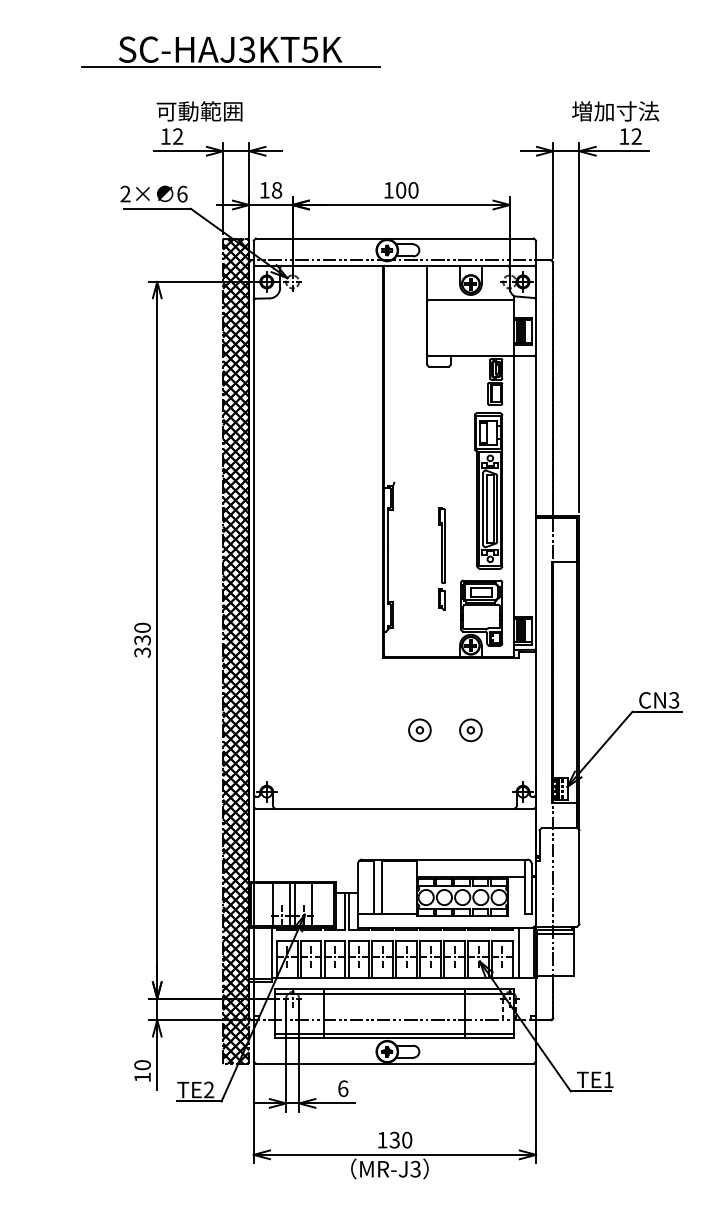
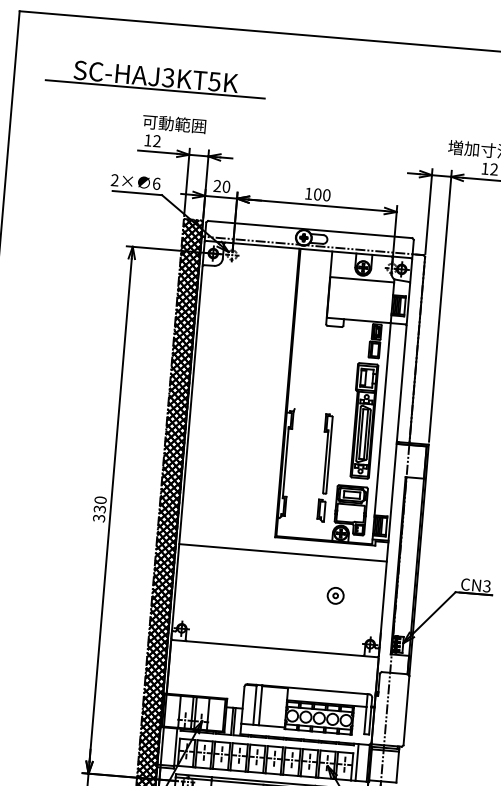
part: (230, 51) -> (156, 78), moved
text: (270, 190) -> (221, 186), 18 -> 20
part: (441, 558) -> (324, 467), size x1.43
line: (394, 678) -> (282, 553), added
part: (419, 730) -> (297, 592), removed

